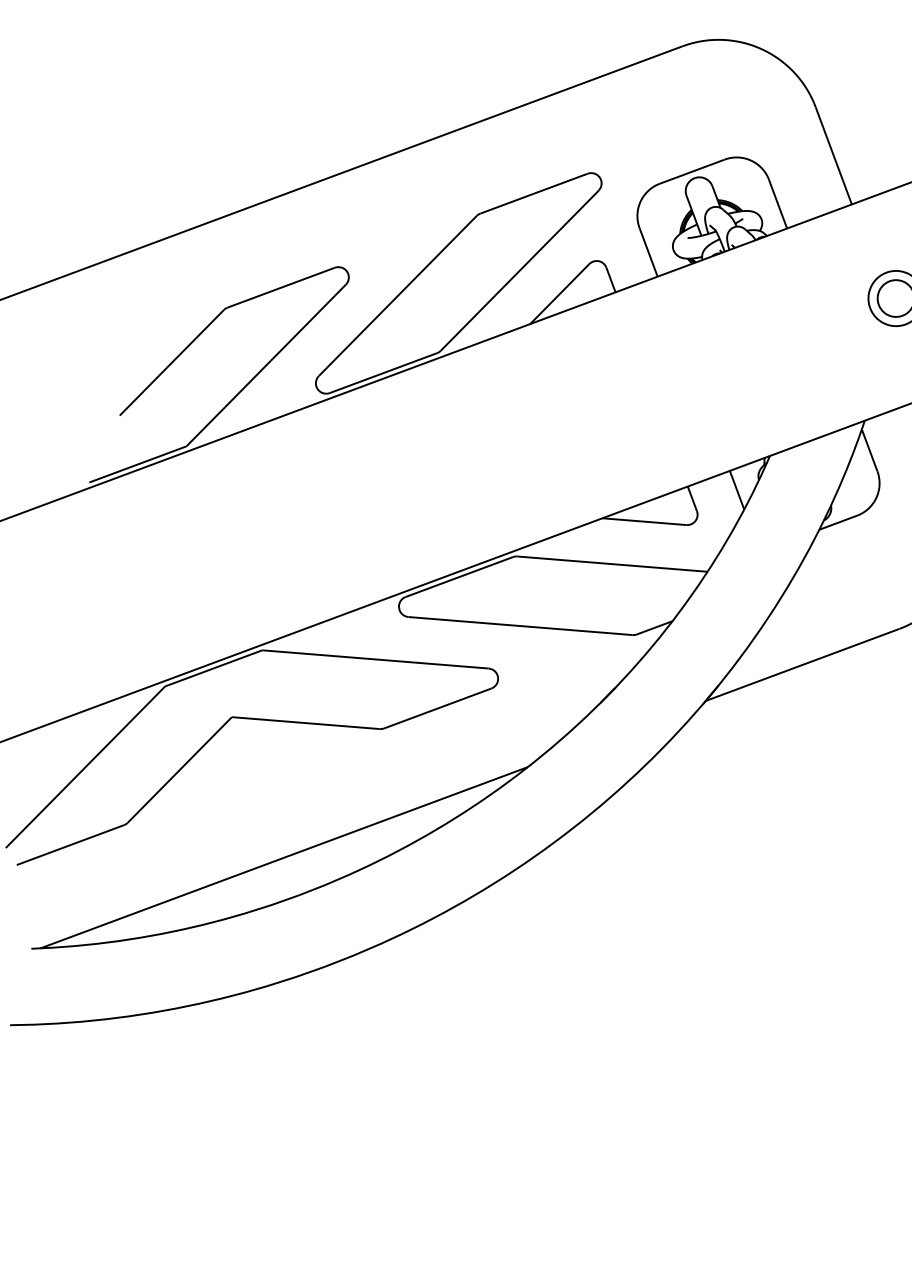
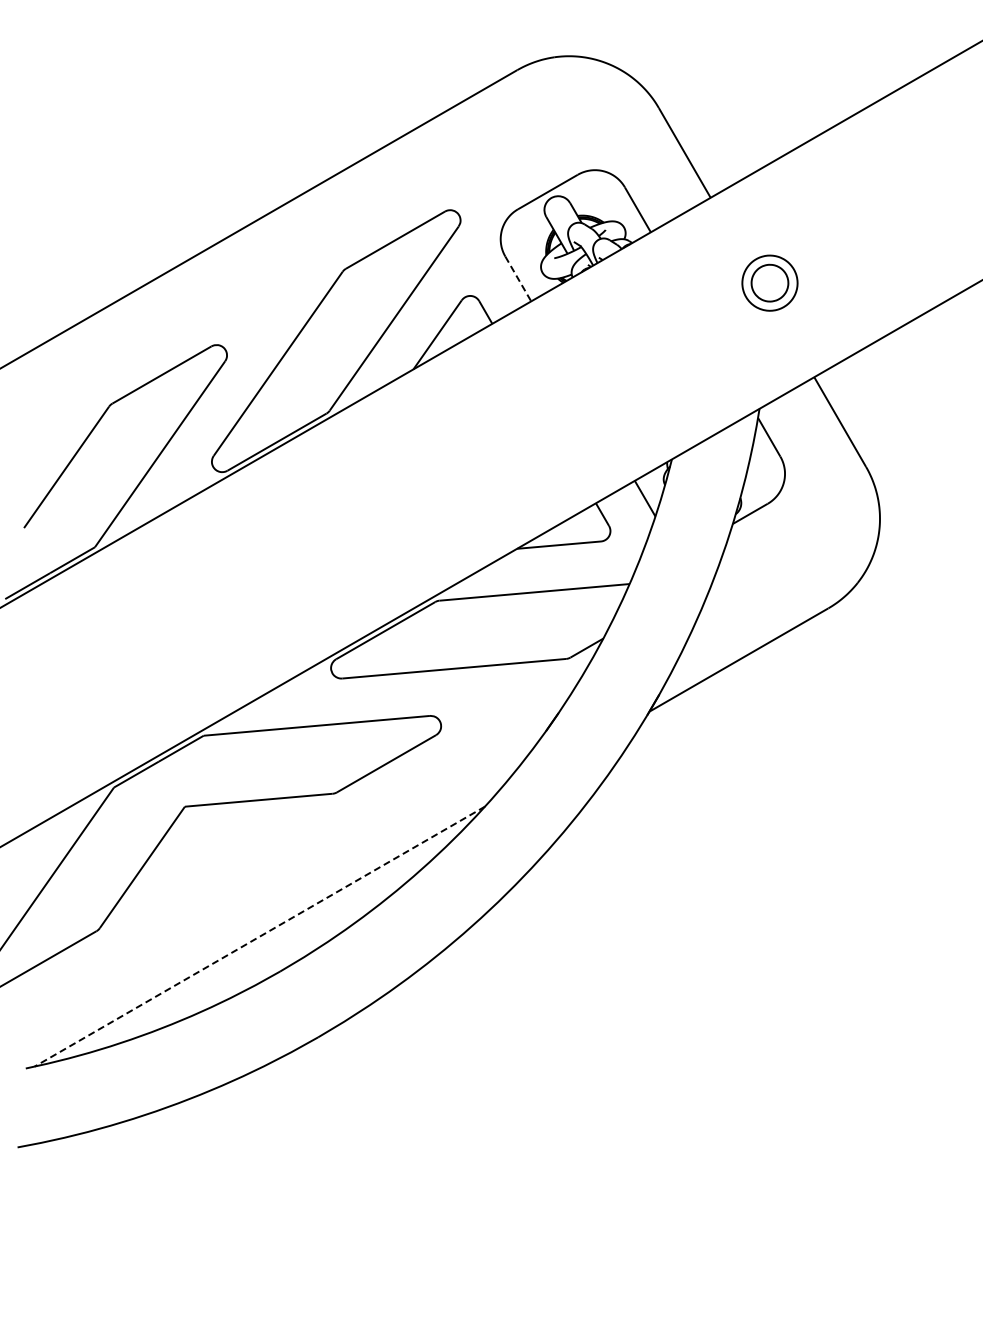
line: (648, 251) -> (518, 278), solid -> dashed
line: (283, 857) -> (259, 936), solid -> dashed

